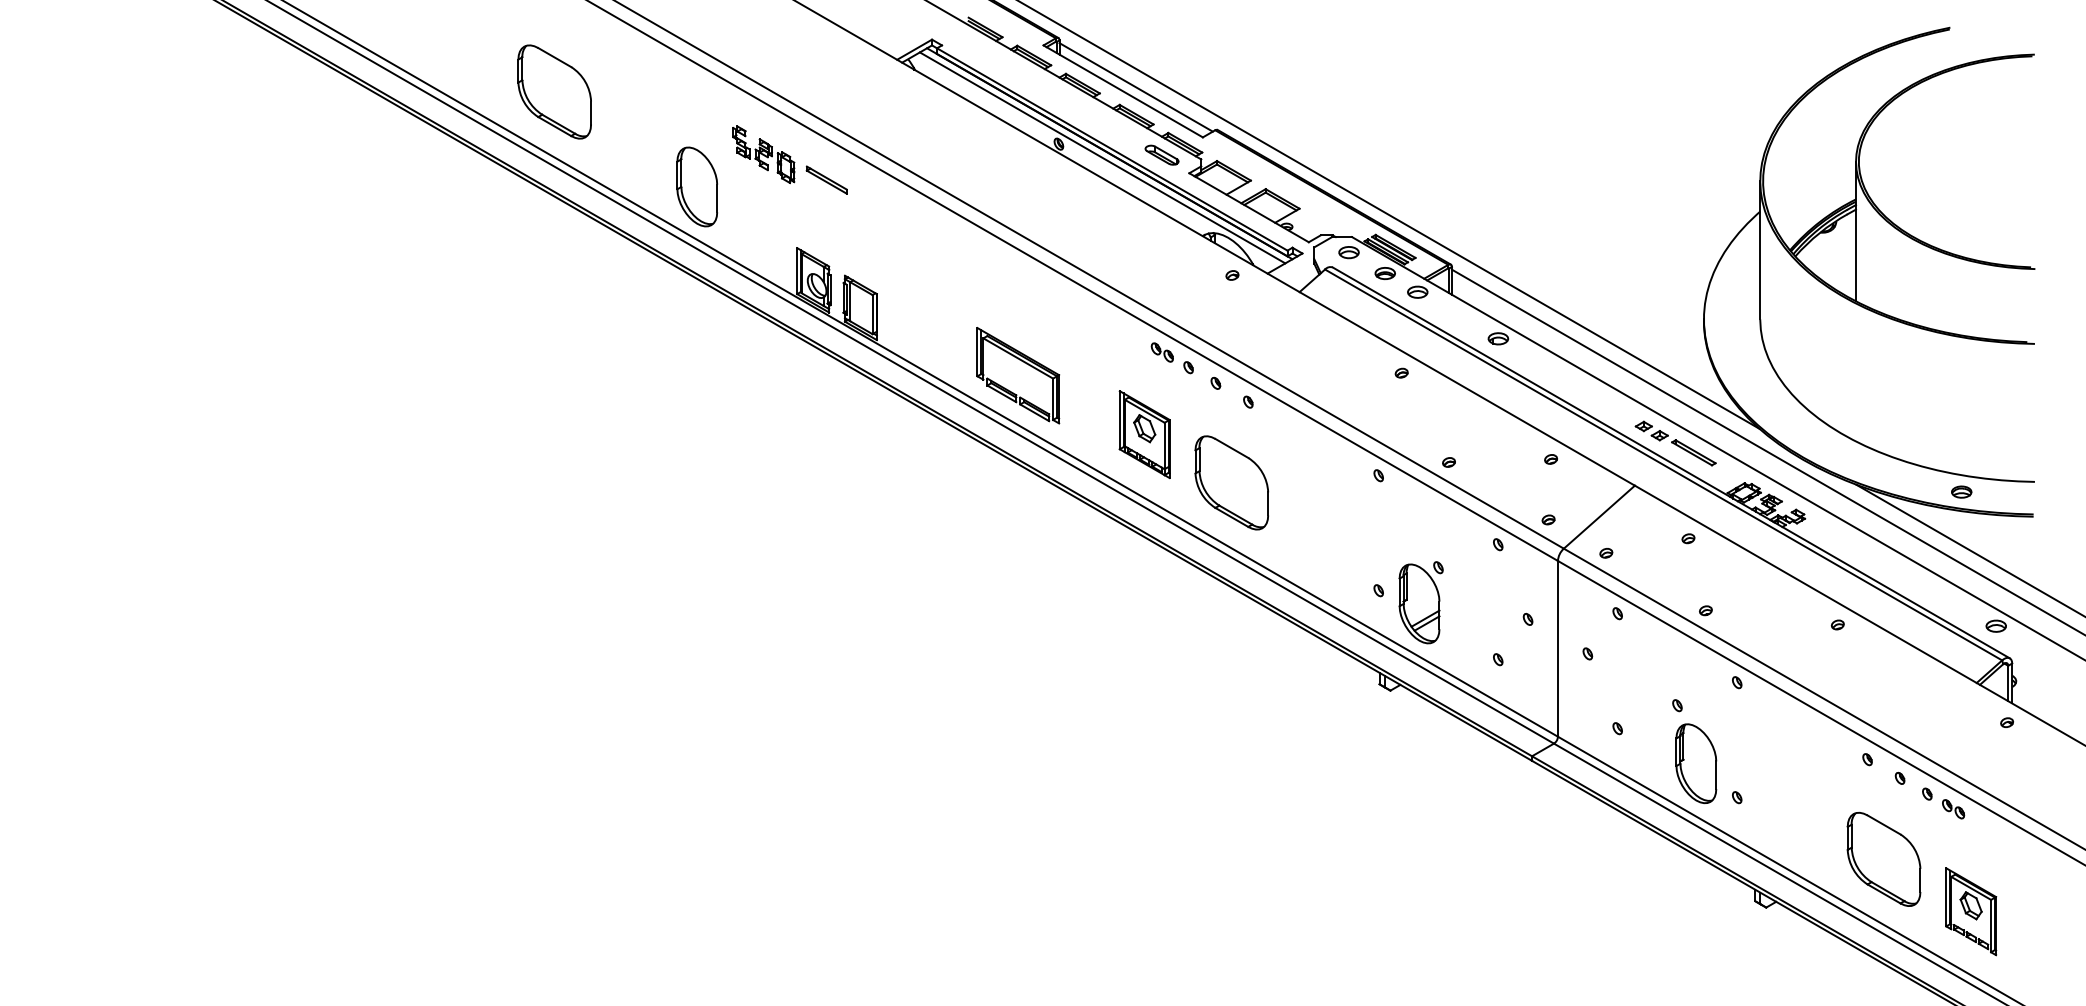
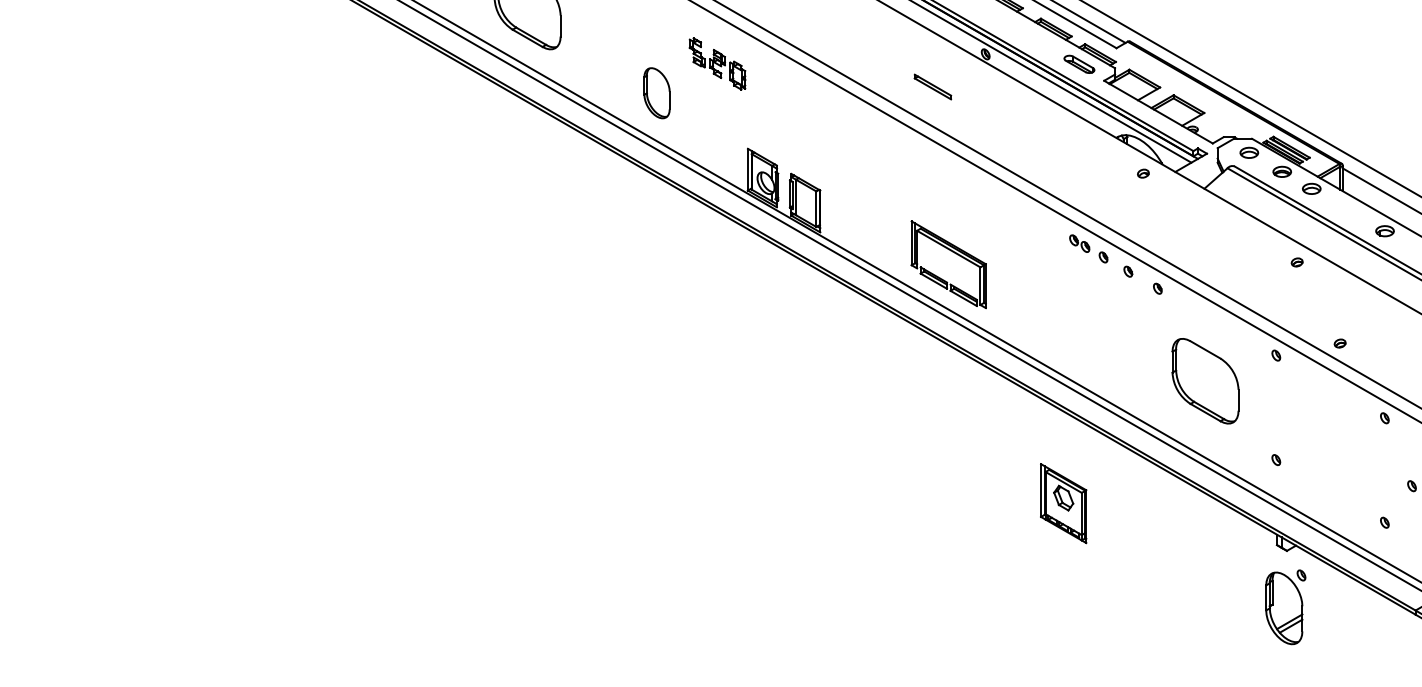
part: (826, 179) -> (932, 86), moved
part: (696, 186) -> (656, 92), size x0.7
part: (1144, 434) -> (1063, 503), moved
part: (1231, 482) -> (1205, 380), moved
part: (1420, 602) -> (1285, 607), moved

